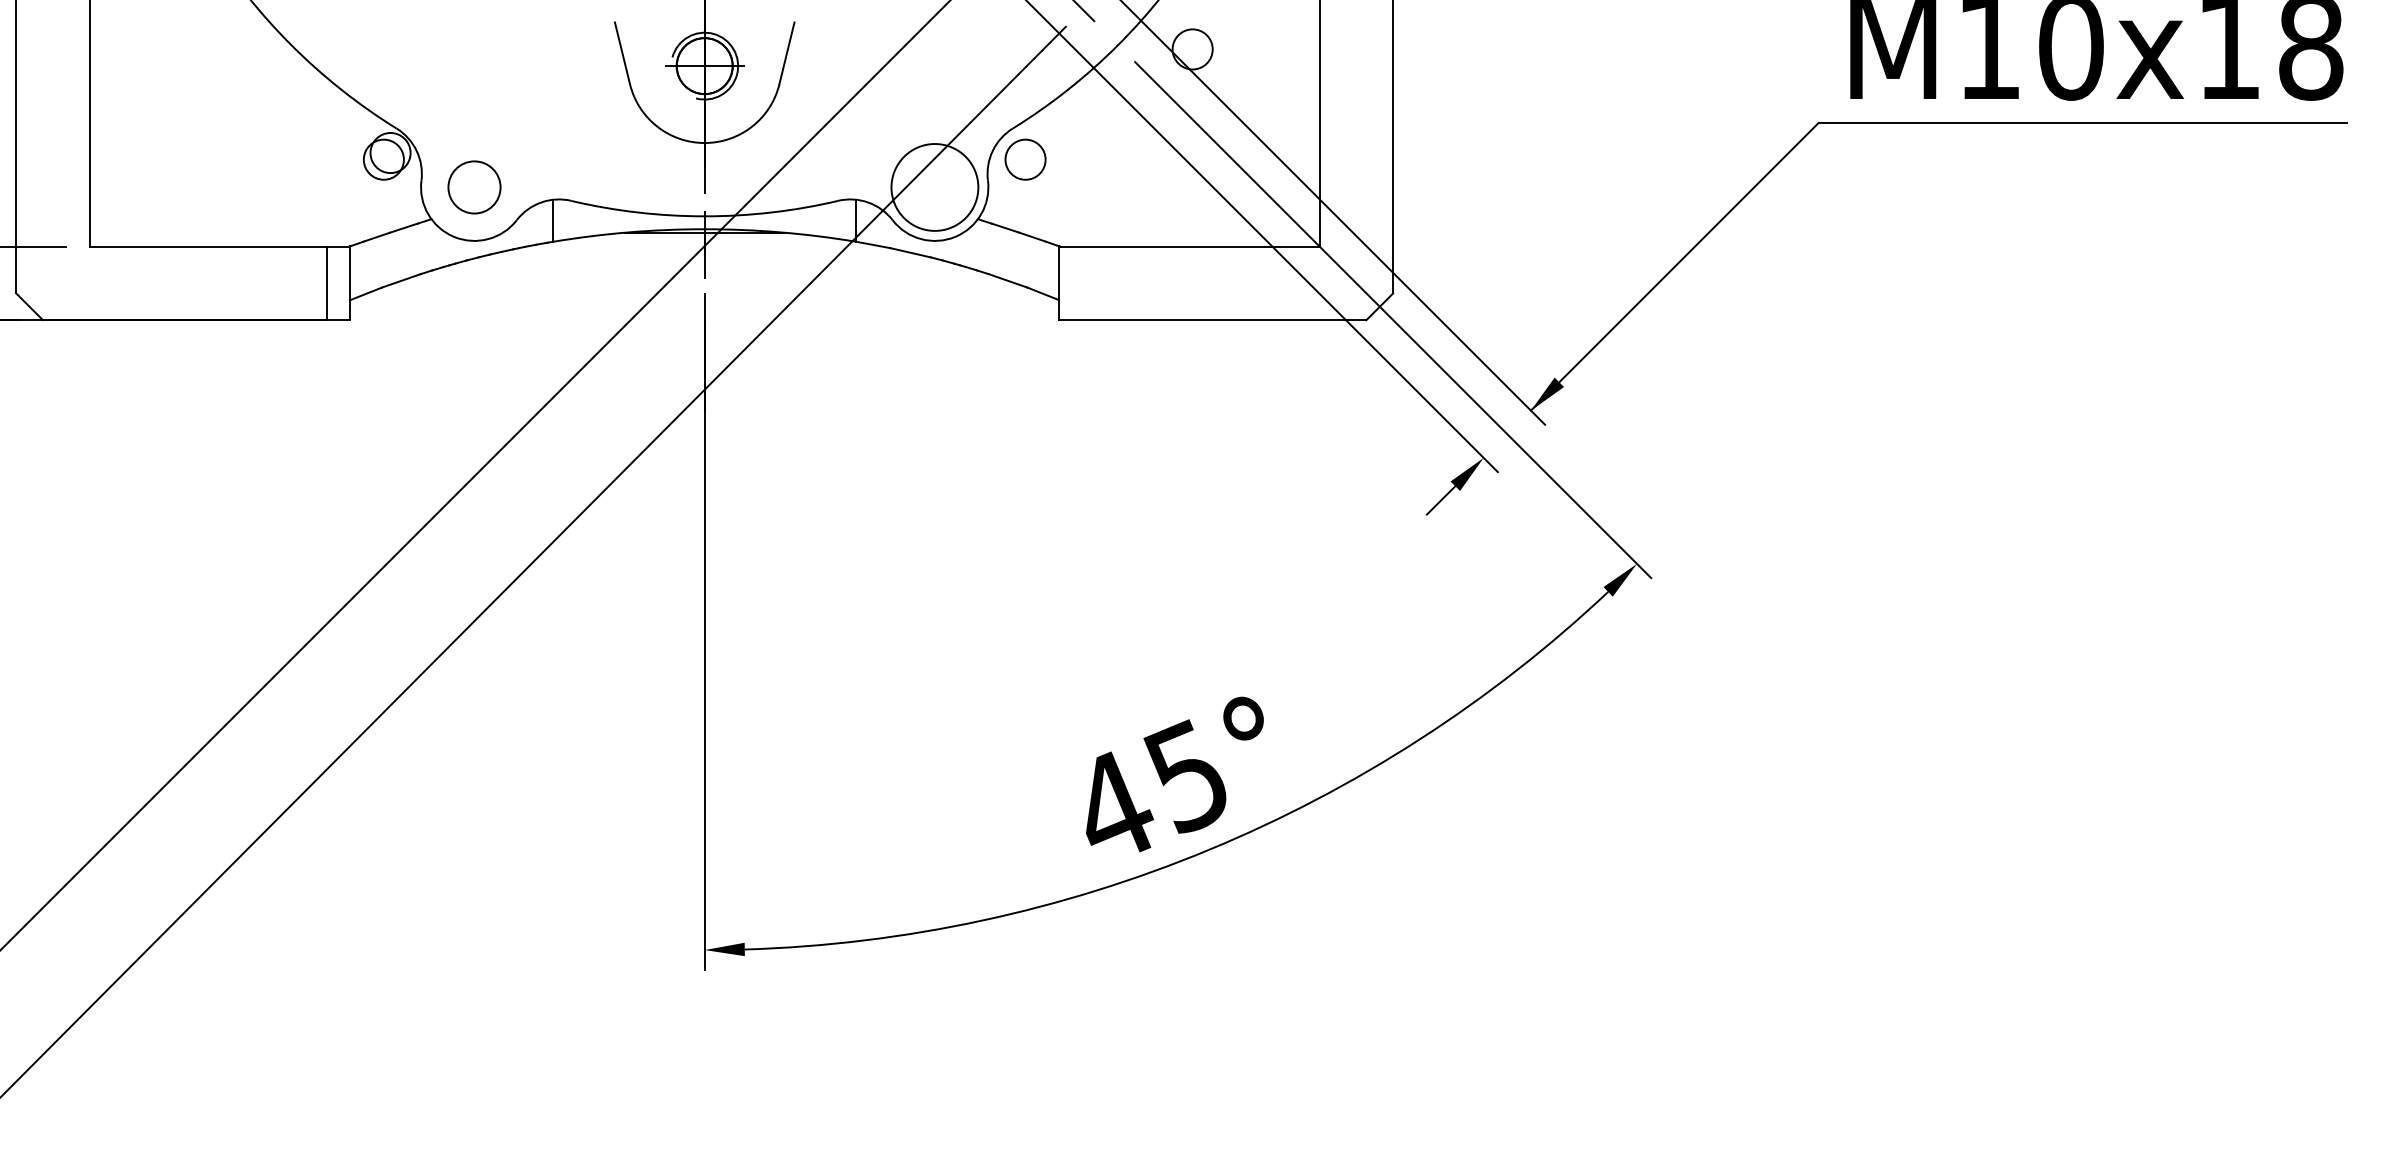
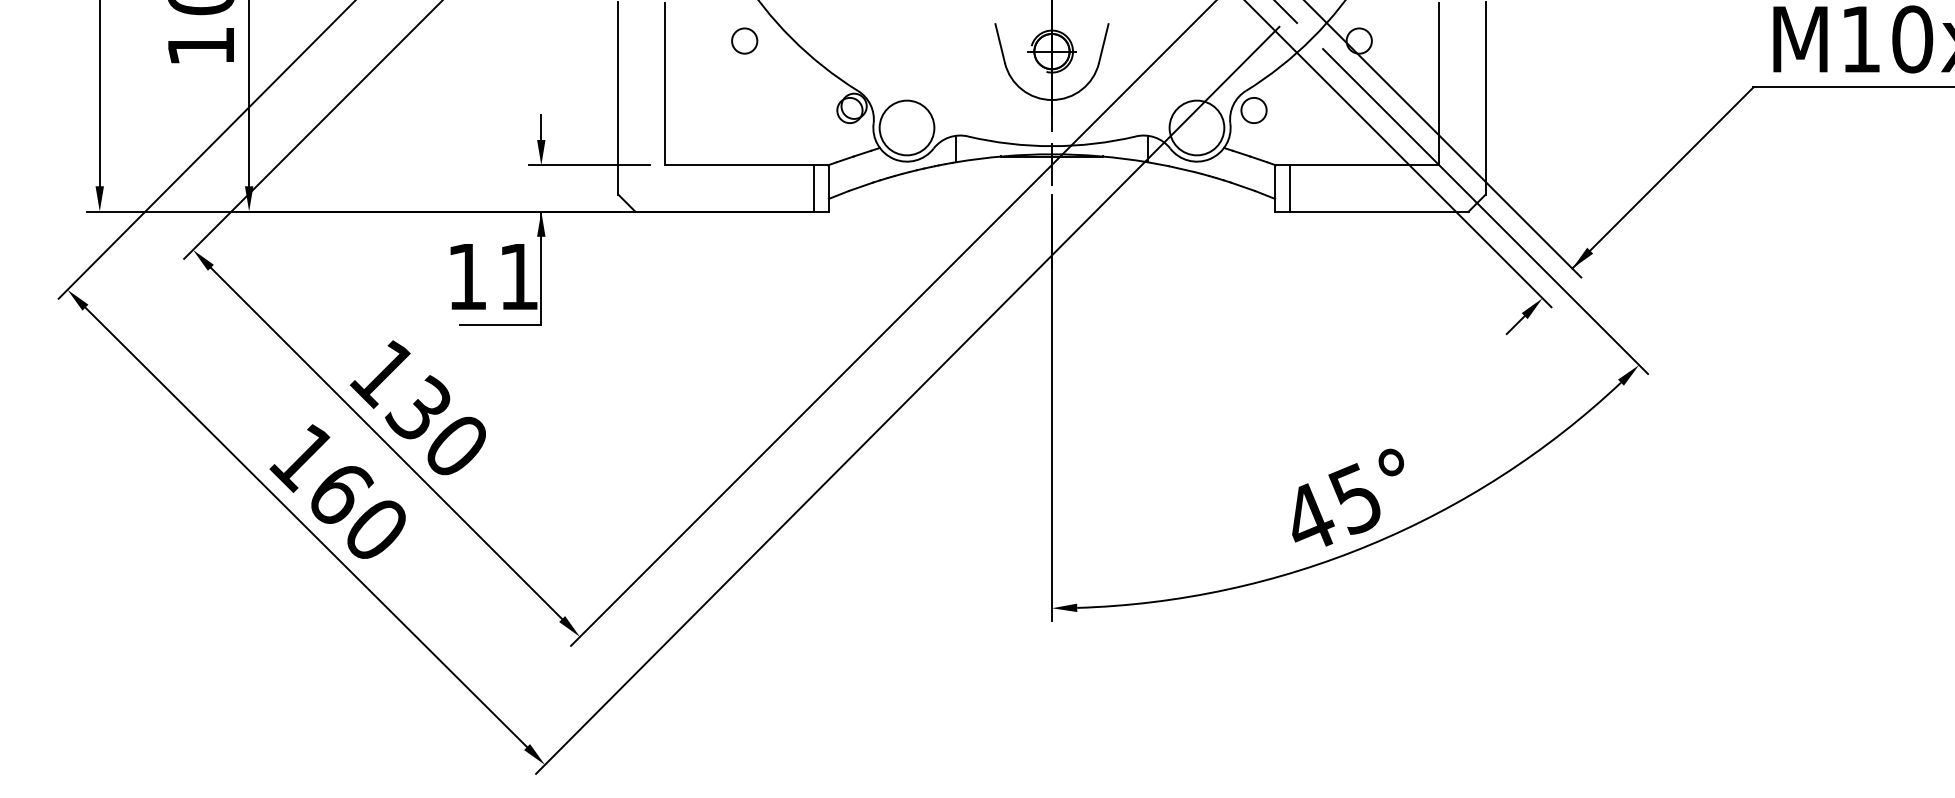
circle: (216, 48) -> (744, 40), added
circle: (473, 186) -> (906, 127), size x1.67
line: (1081, 283) -> (1289, 188), added

